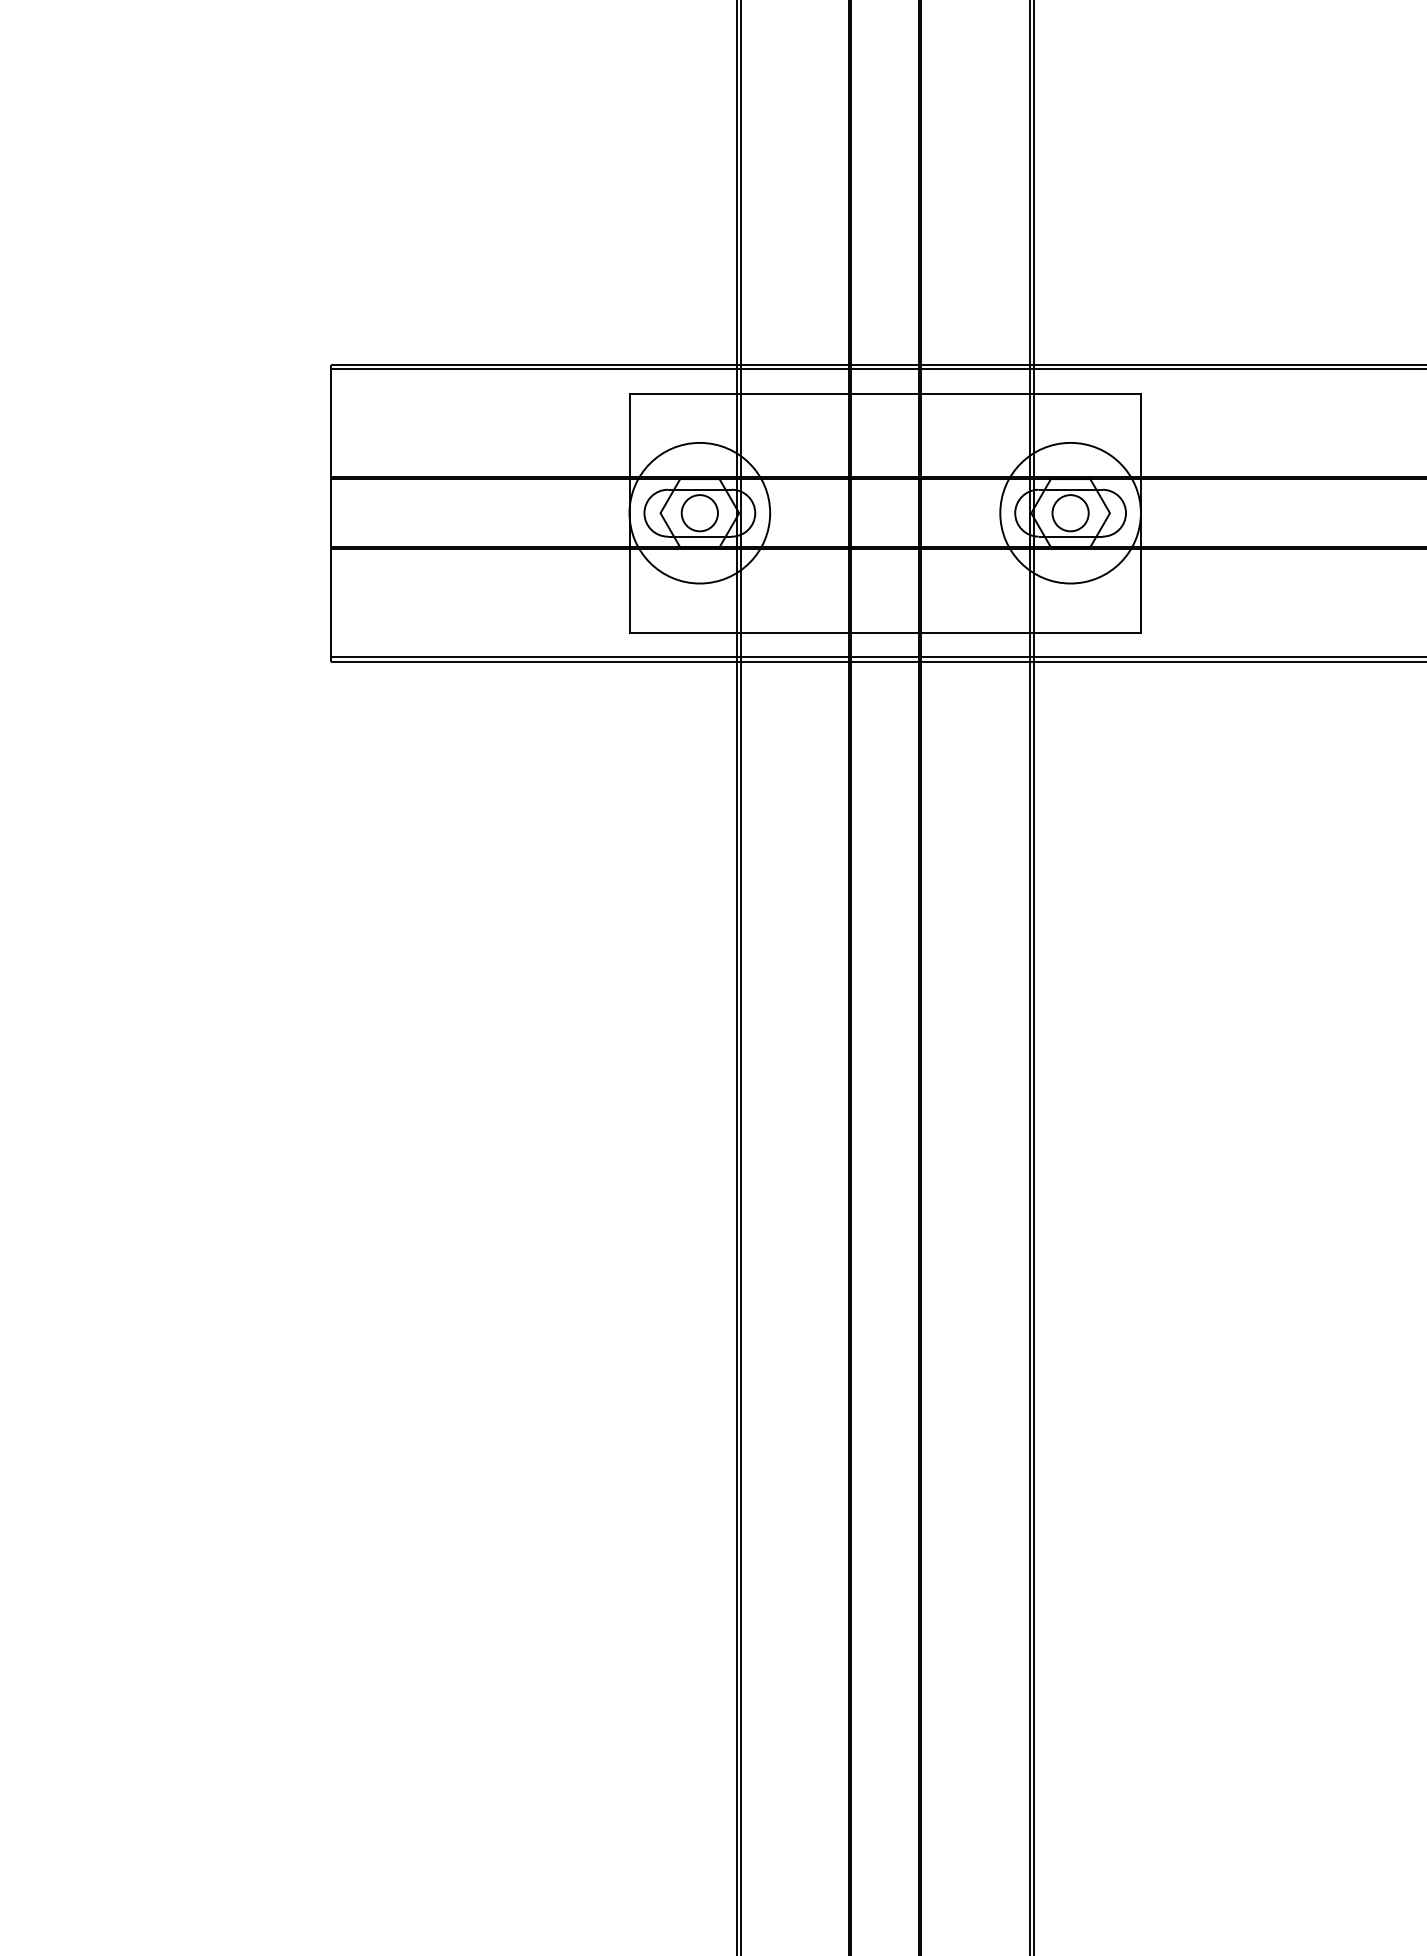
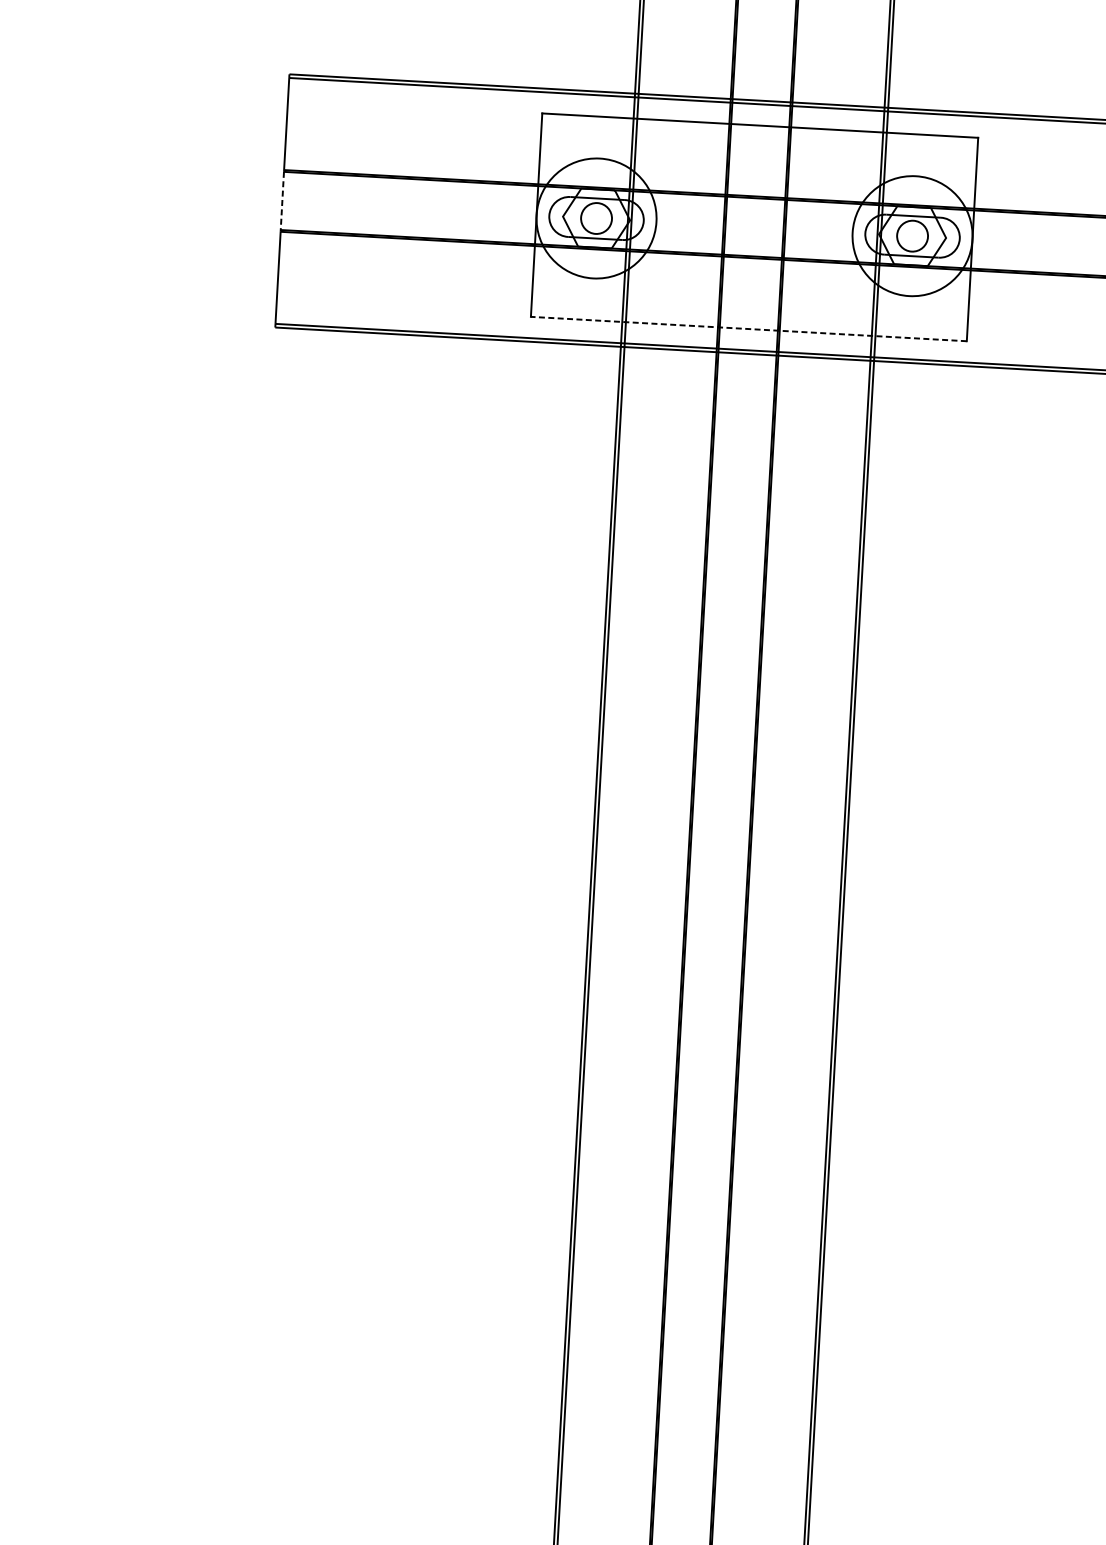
line: (331, 513) -> (282, 201), solid -> dashed
line: (885, 632) -> (749, 329), solid -> dashed

